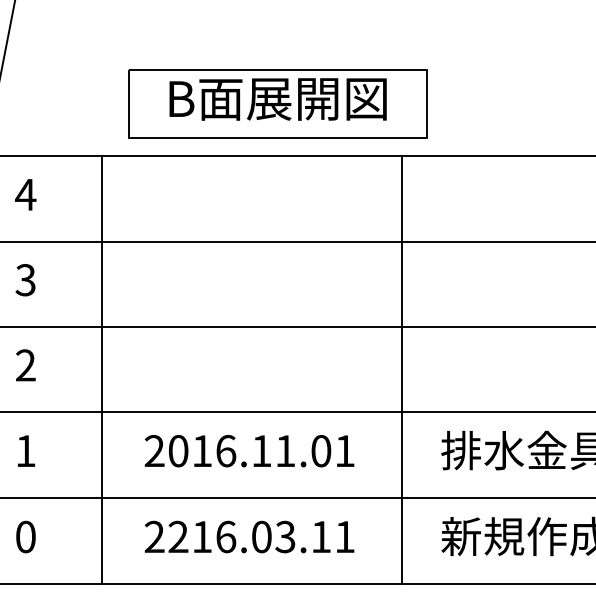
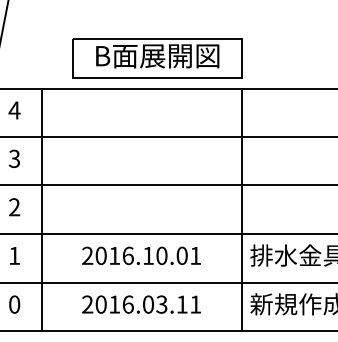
line: (101, 369) -> (41, 209), moved
line: (401, 369) -> (241, 209), moved
text: (284, 450) -> (161, 255), 2016.11.01 -> 2016.10.01
text: (177, 536) -> (100, 304), 2216.03.11 -> 2016.03.11

